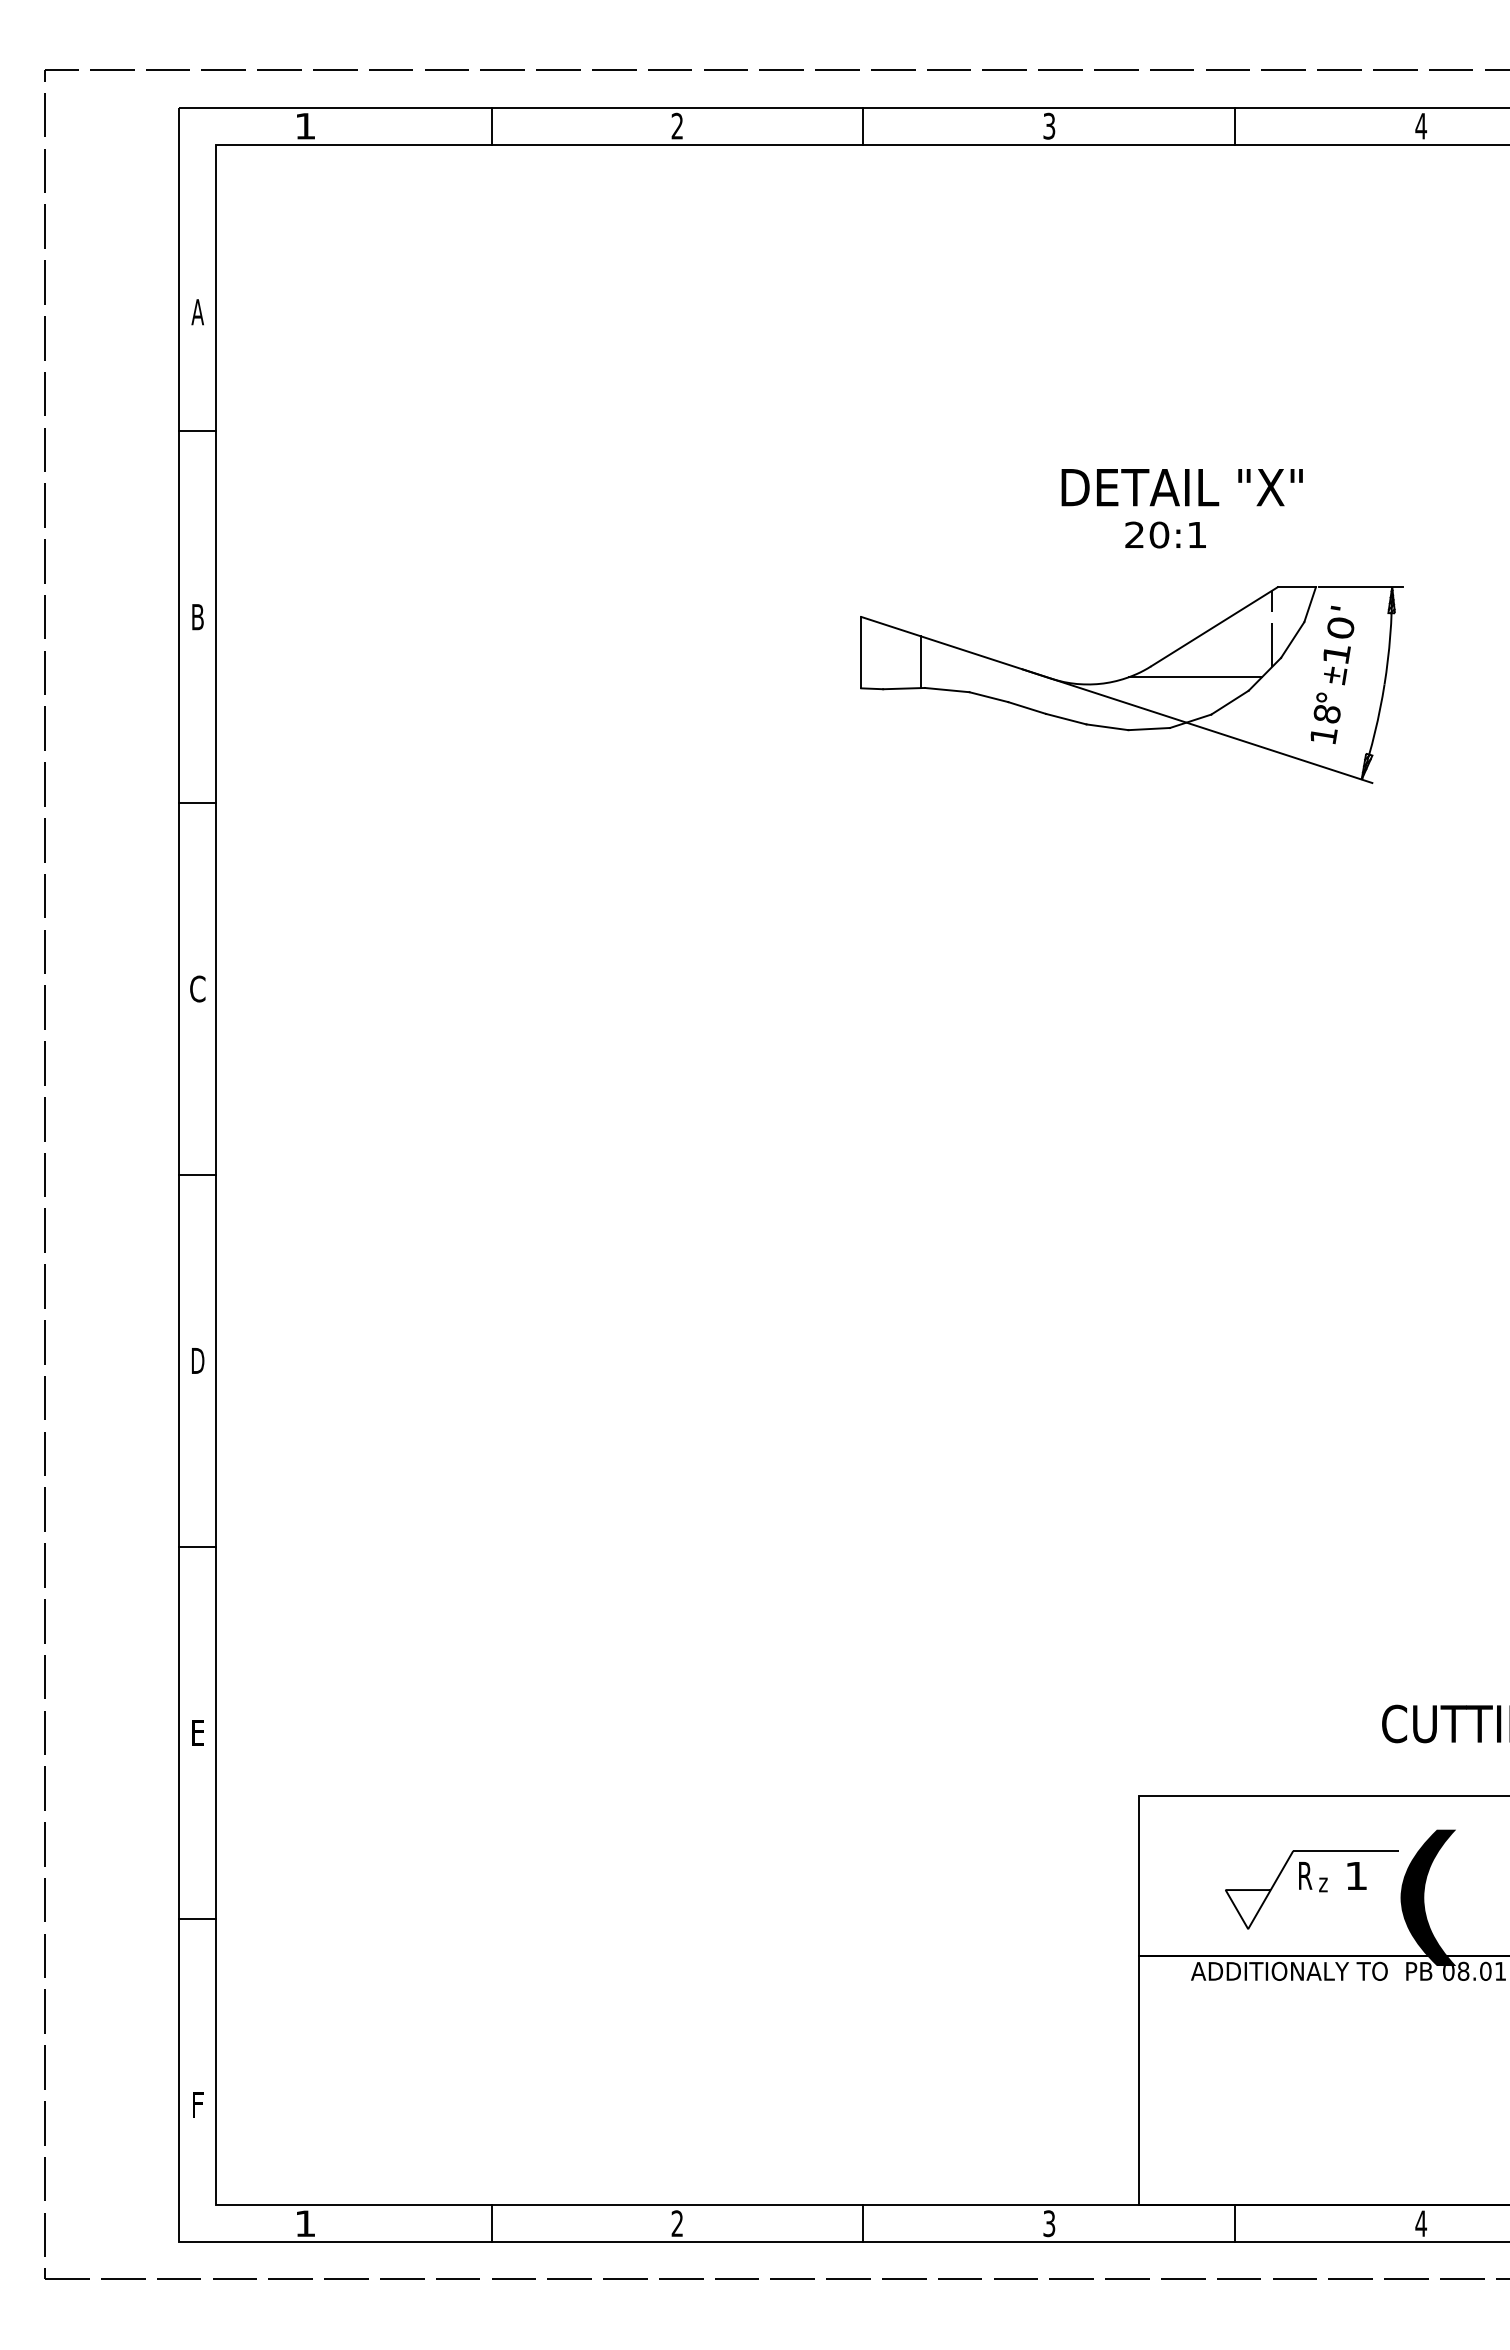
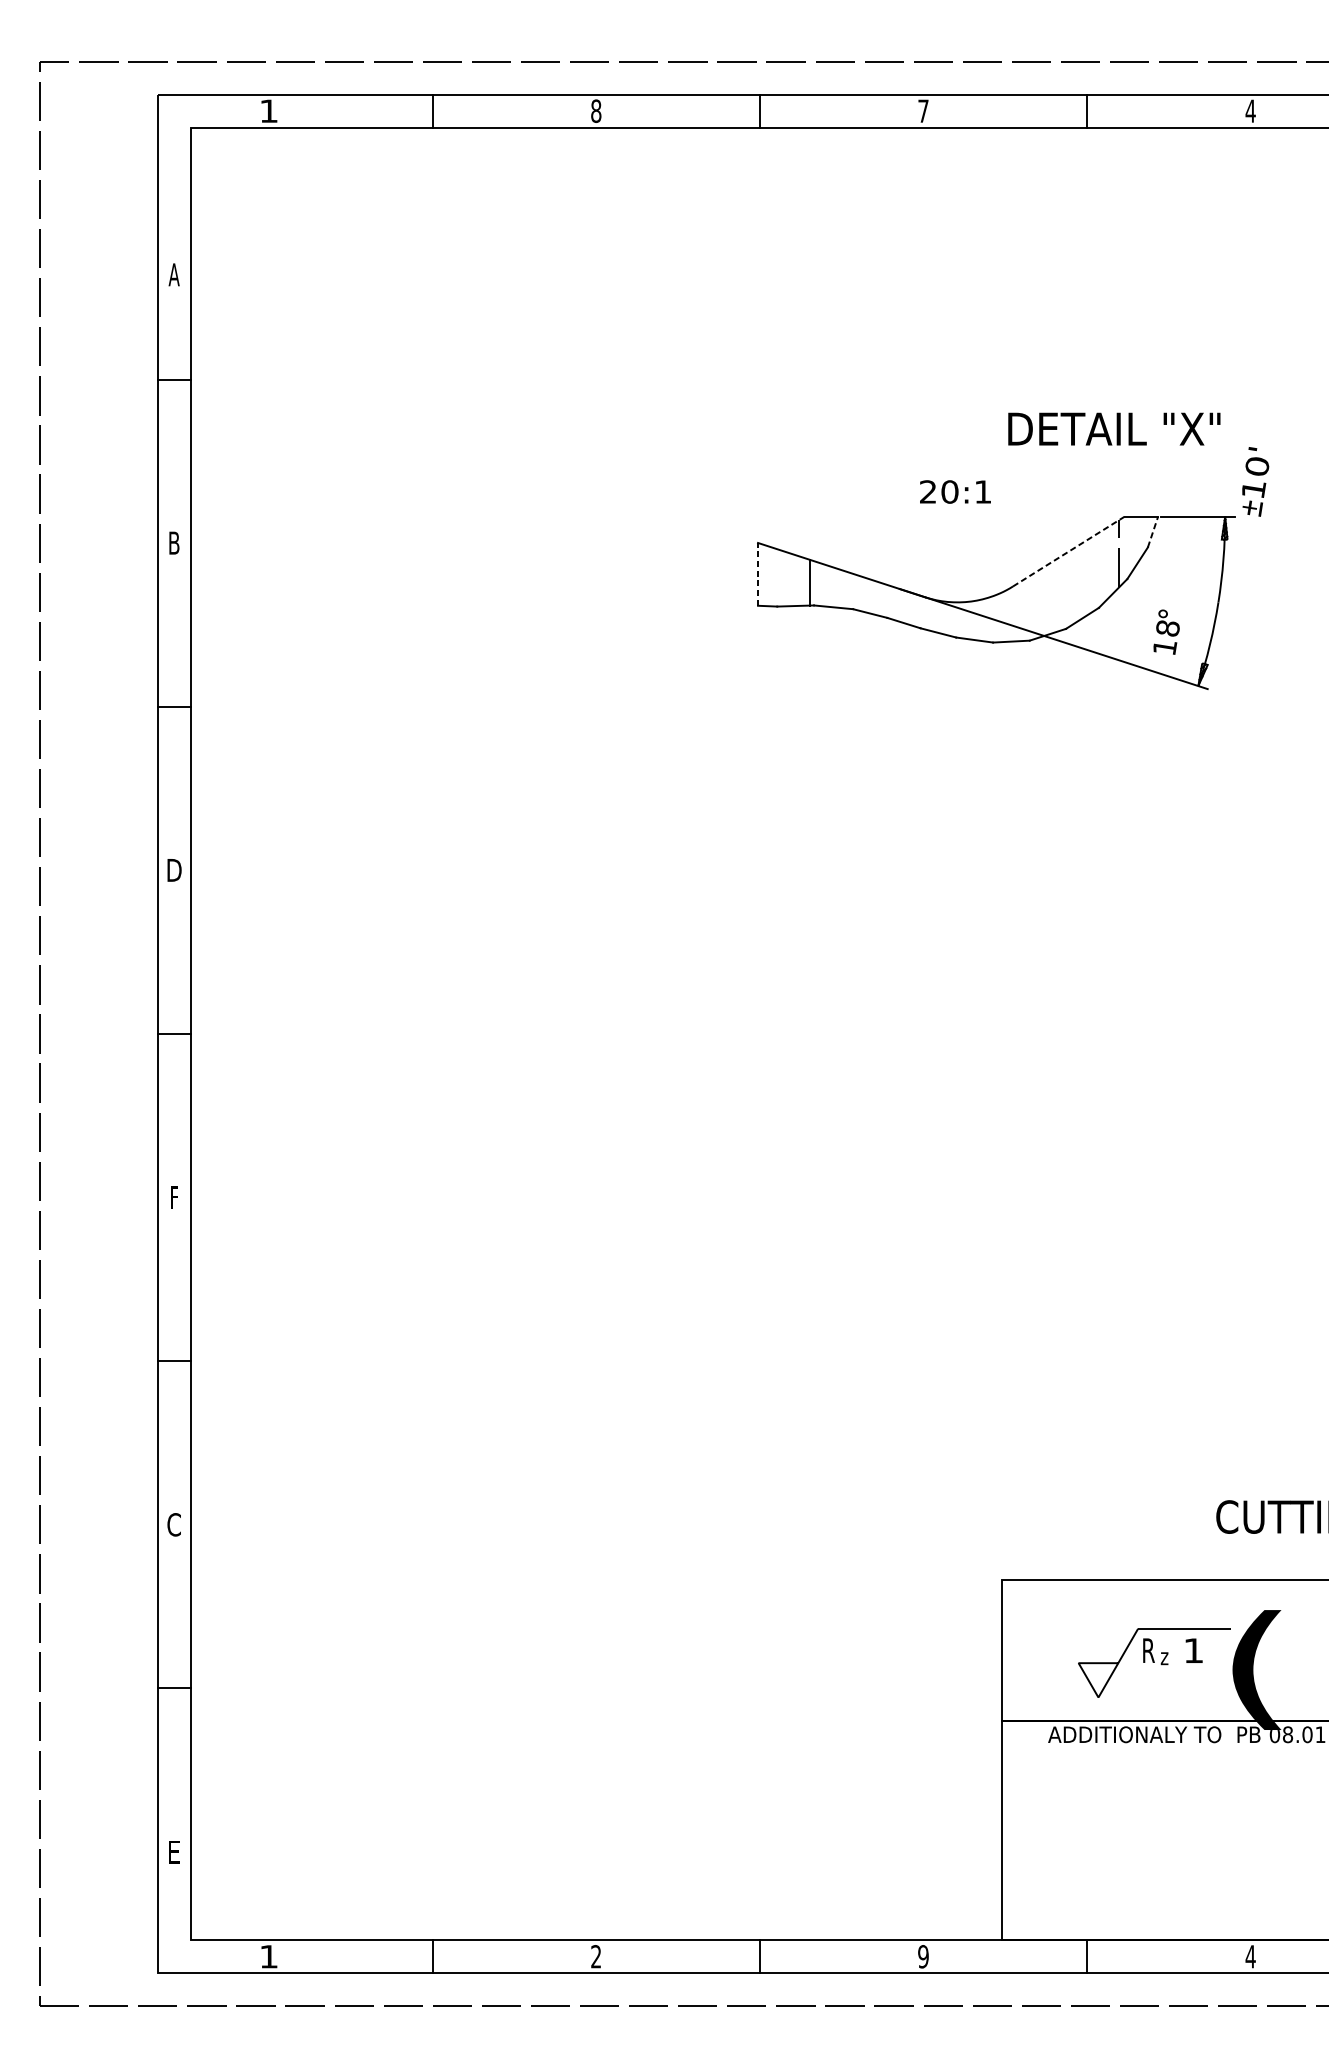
text: (677, 125) -> (596, 110), 2 -> 8
text: (1049, 125) -> (923, 110), 3 -> 7
text: (1181, 487) -> (1113, 429), moved
text: (1165, 534) -> (955, 491), moved
line: (1310, 604) -> (1153, 532), solid -> dashed
line: (1214, 626) -> (1068, 551), solid -> dashed
text: (1338, 645) -> (1255, 481), moved
line: (861, 652) -> (758, 574), solid -> dashed
line: (1195, 677) -> (1052, 596), removed
text: (198, 988) -> (174, 869), C -> D
text: (198, 1360) -> (174, 1197), D -> F
text: (197, 1732) -> (173, 1524), E -> C
text: (197, 2104) -> (173, 1851), F -> E
text: (1049, 2223) -> (923, 1956), 3 -> 9

